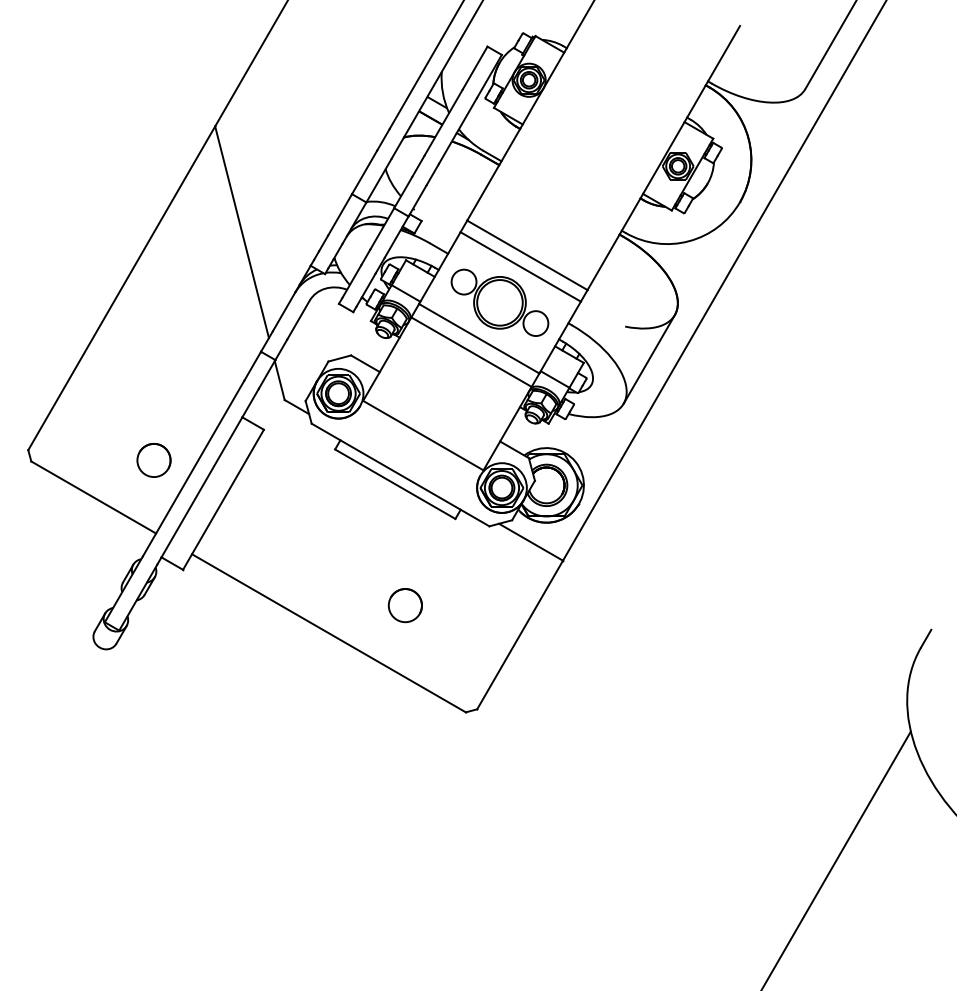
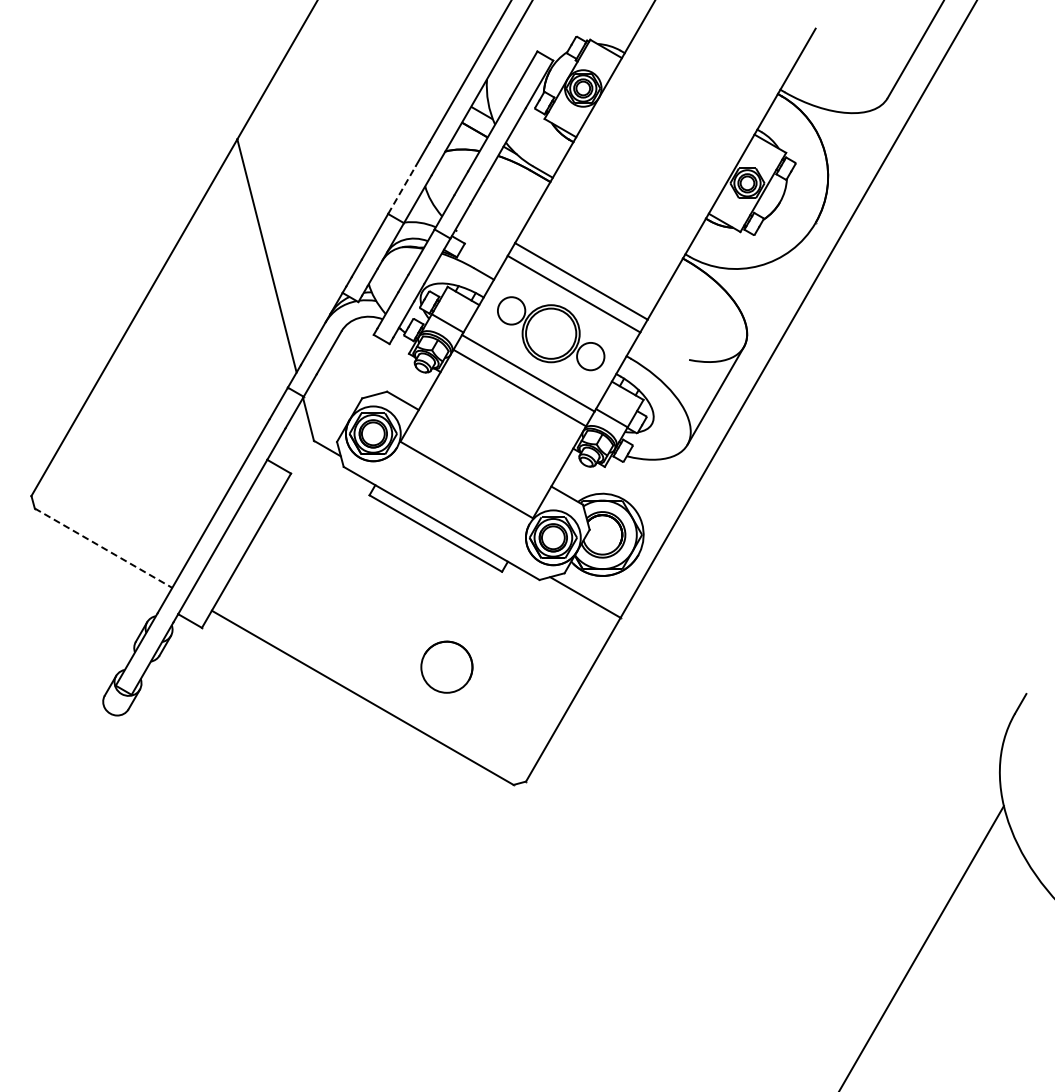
line: (365, 172) -> (402, 190), solid -> dashed
part: (153, 460) -> (169, 507), removed
line: (93, 497) -> (103, 548), solid -> dashed
part: (404, 605) -> (446, 667), size x1.4

